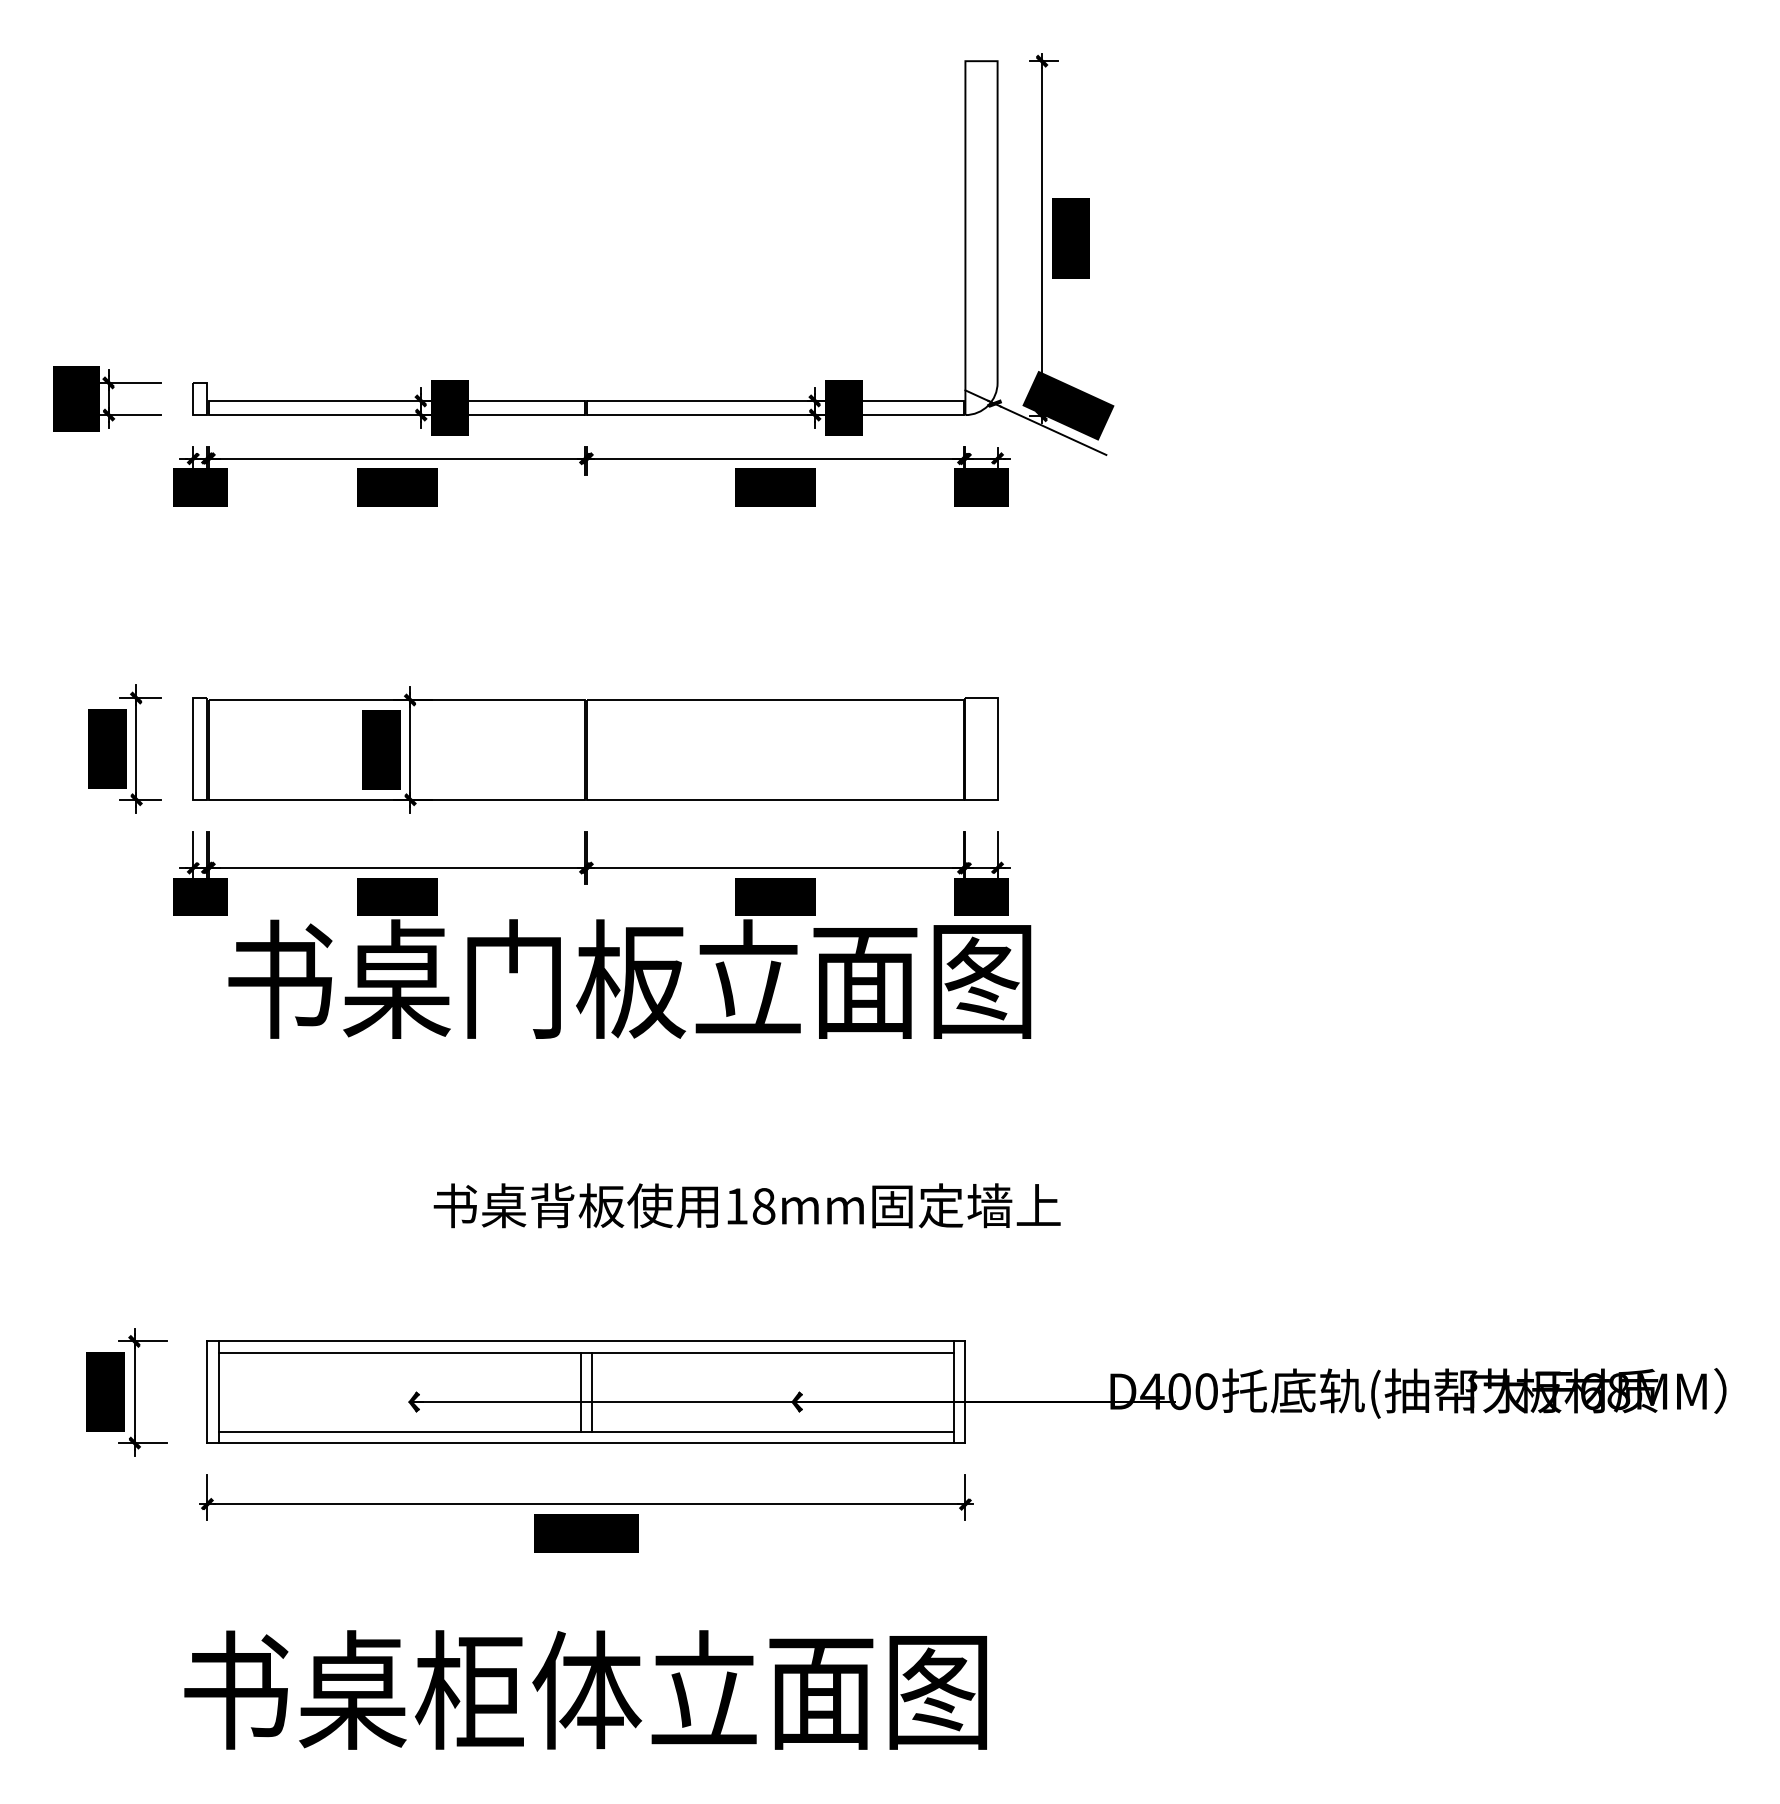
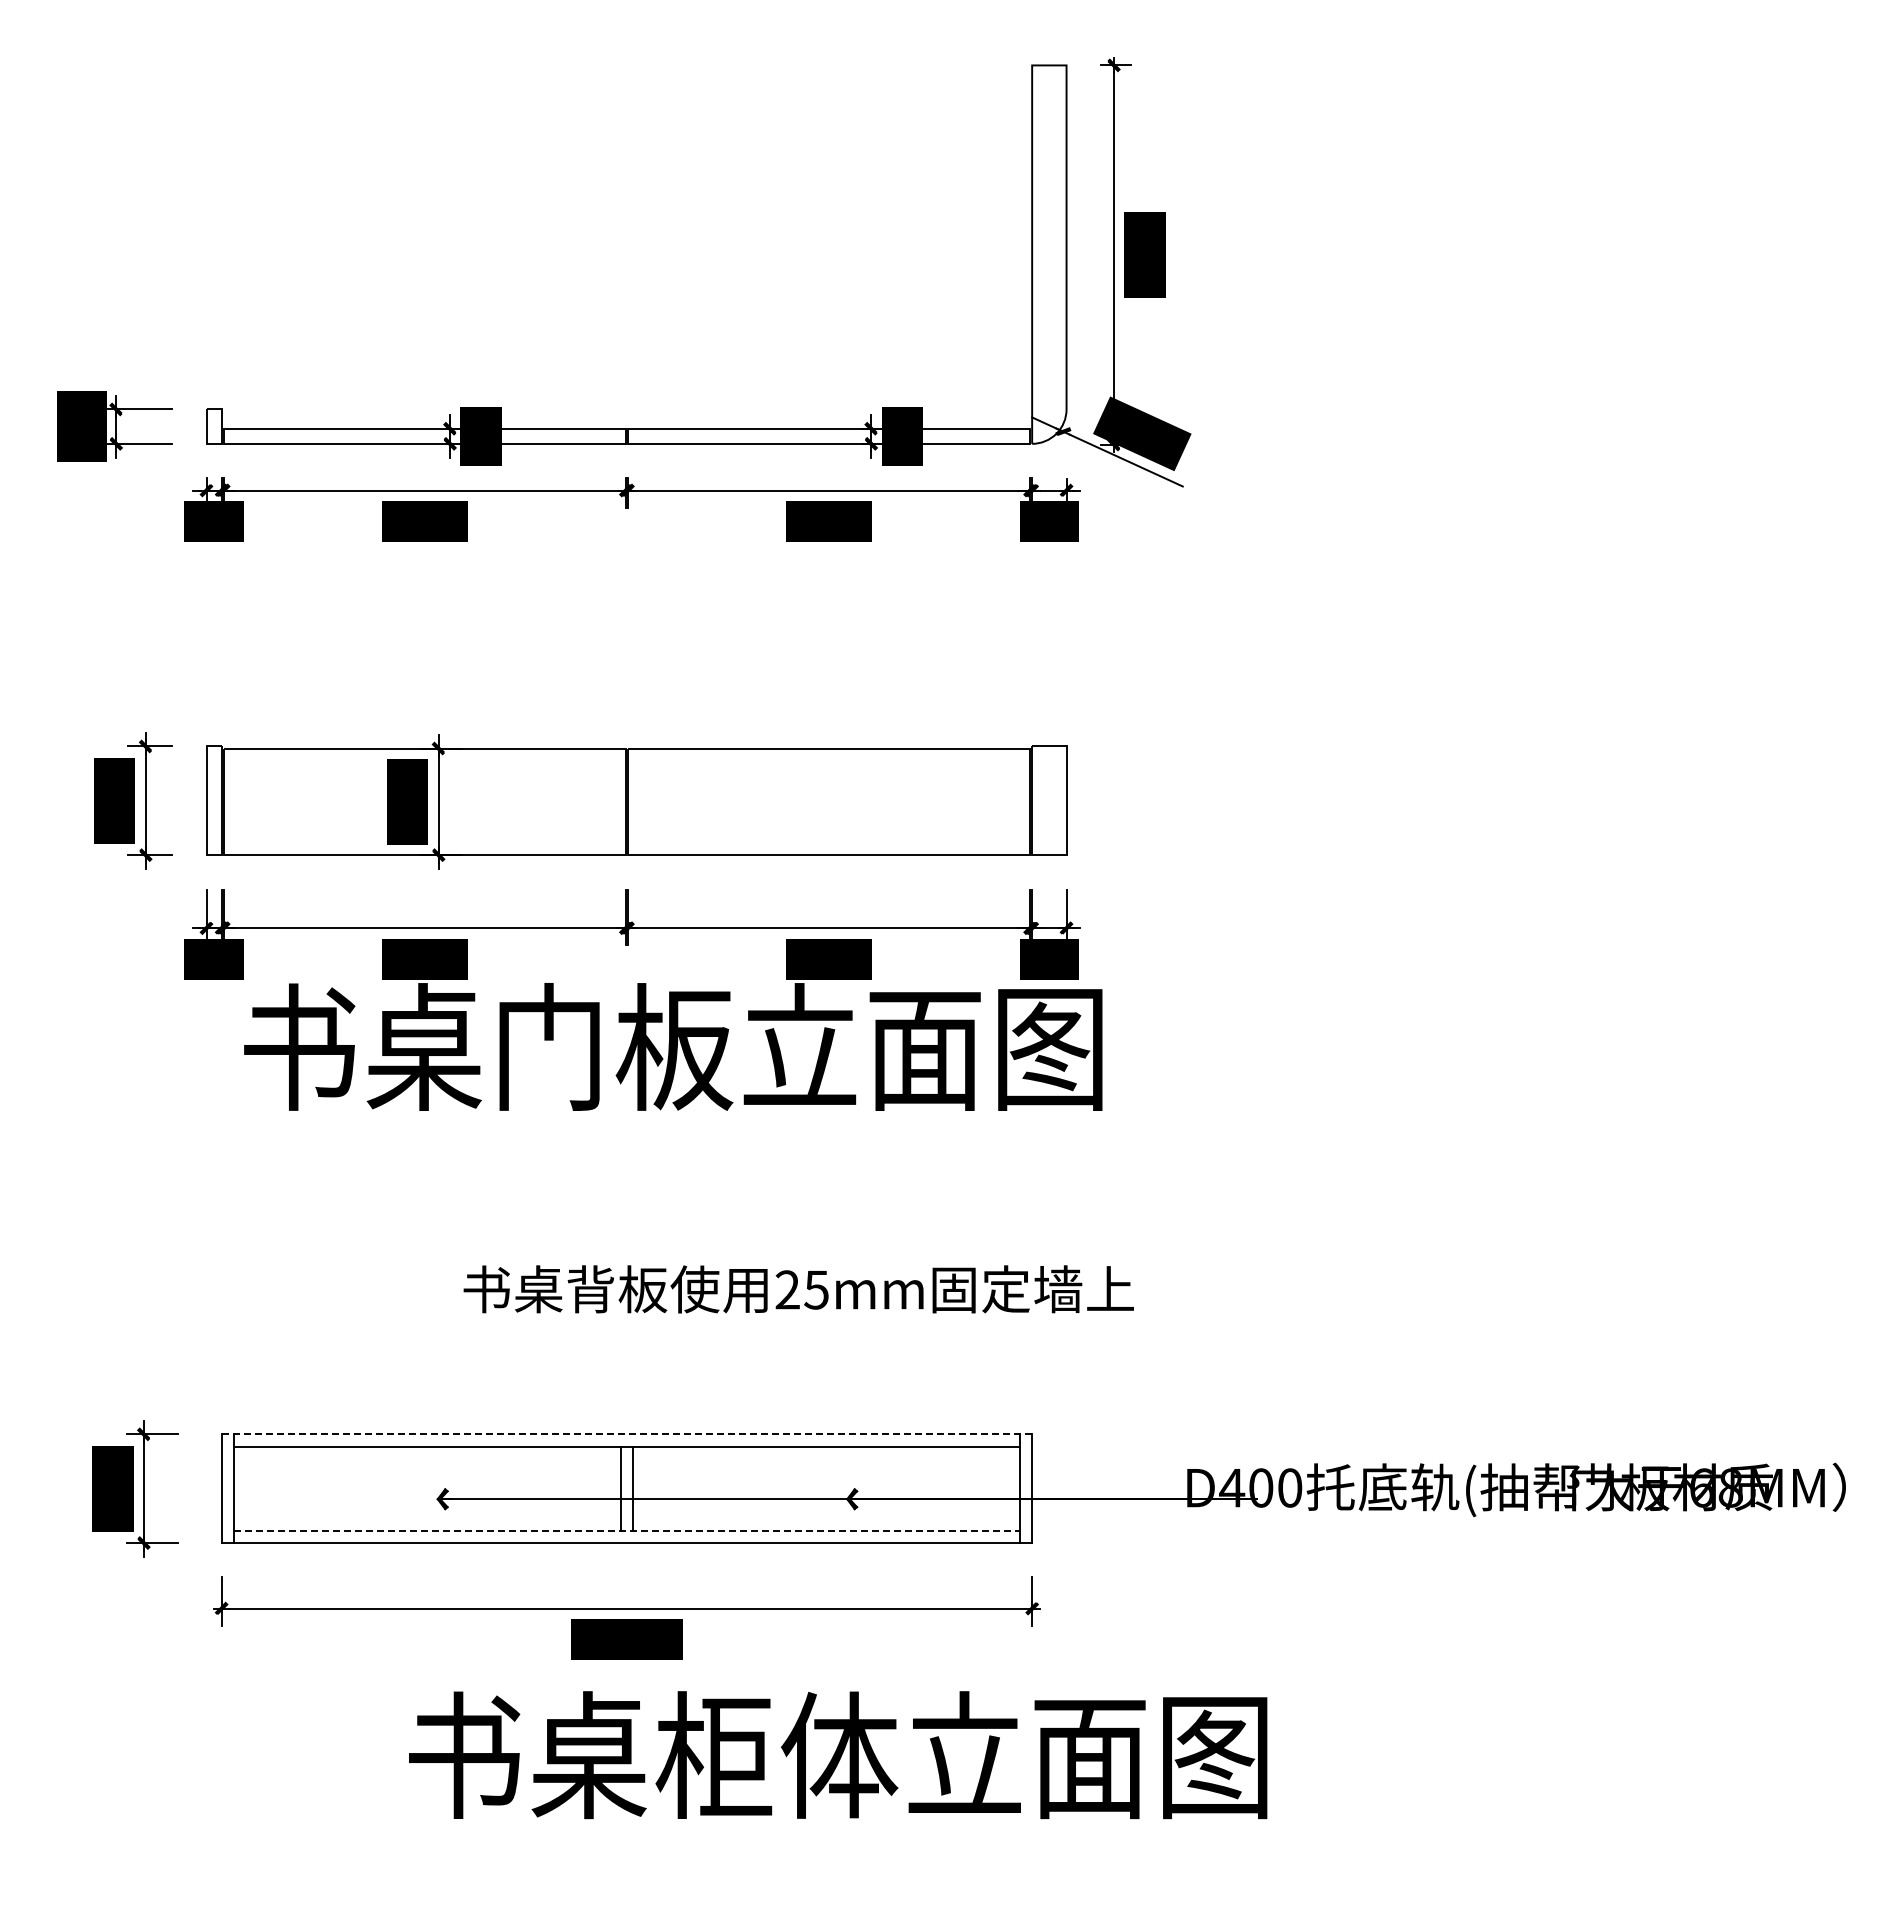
text: (749, 1205) -> (801, 1289), 18mm -> 25mm
line: (586, 1341) -> (627, 1434), solid -> dashed
line: (586, 1431) -> (626, 1530), solid -> dashed
text: (586, 1690) -> (838, 1755), moved

